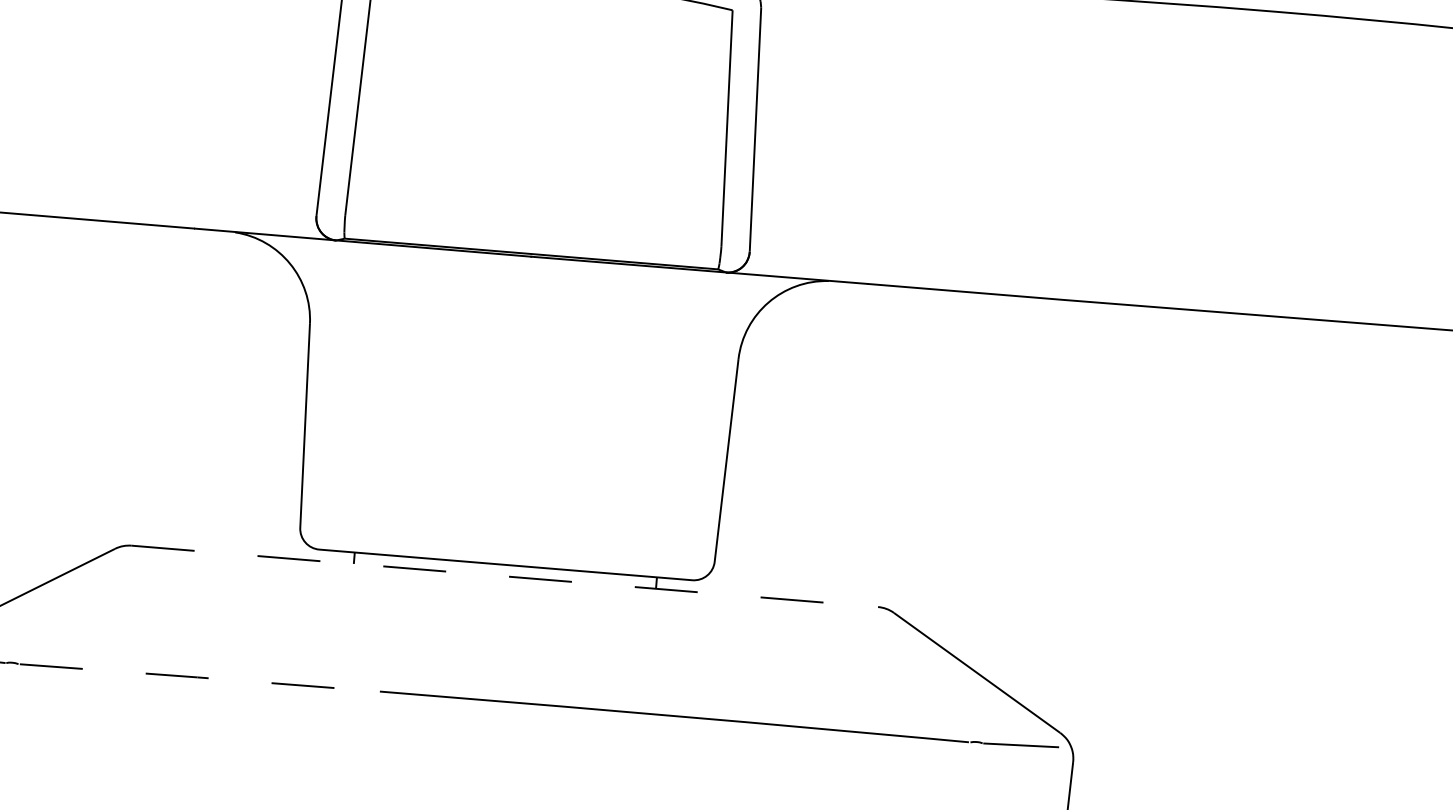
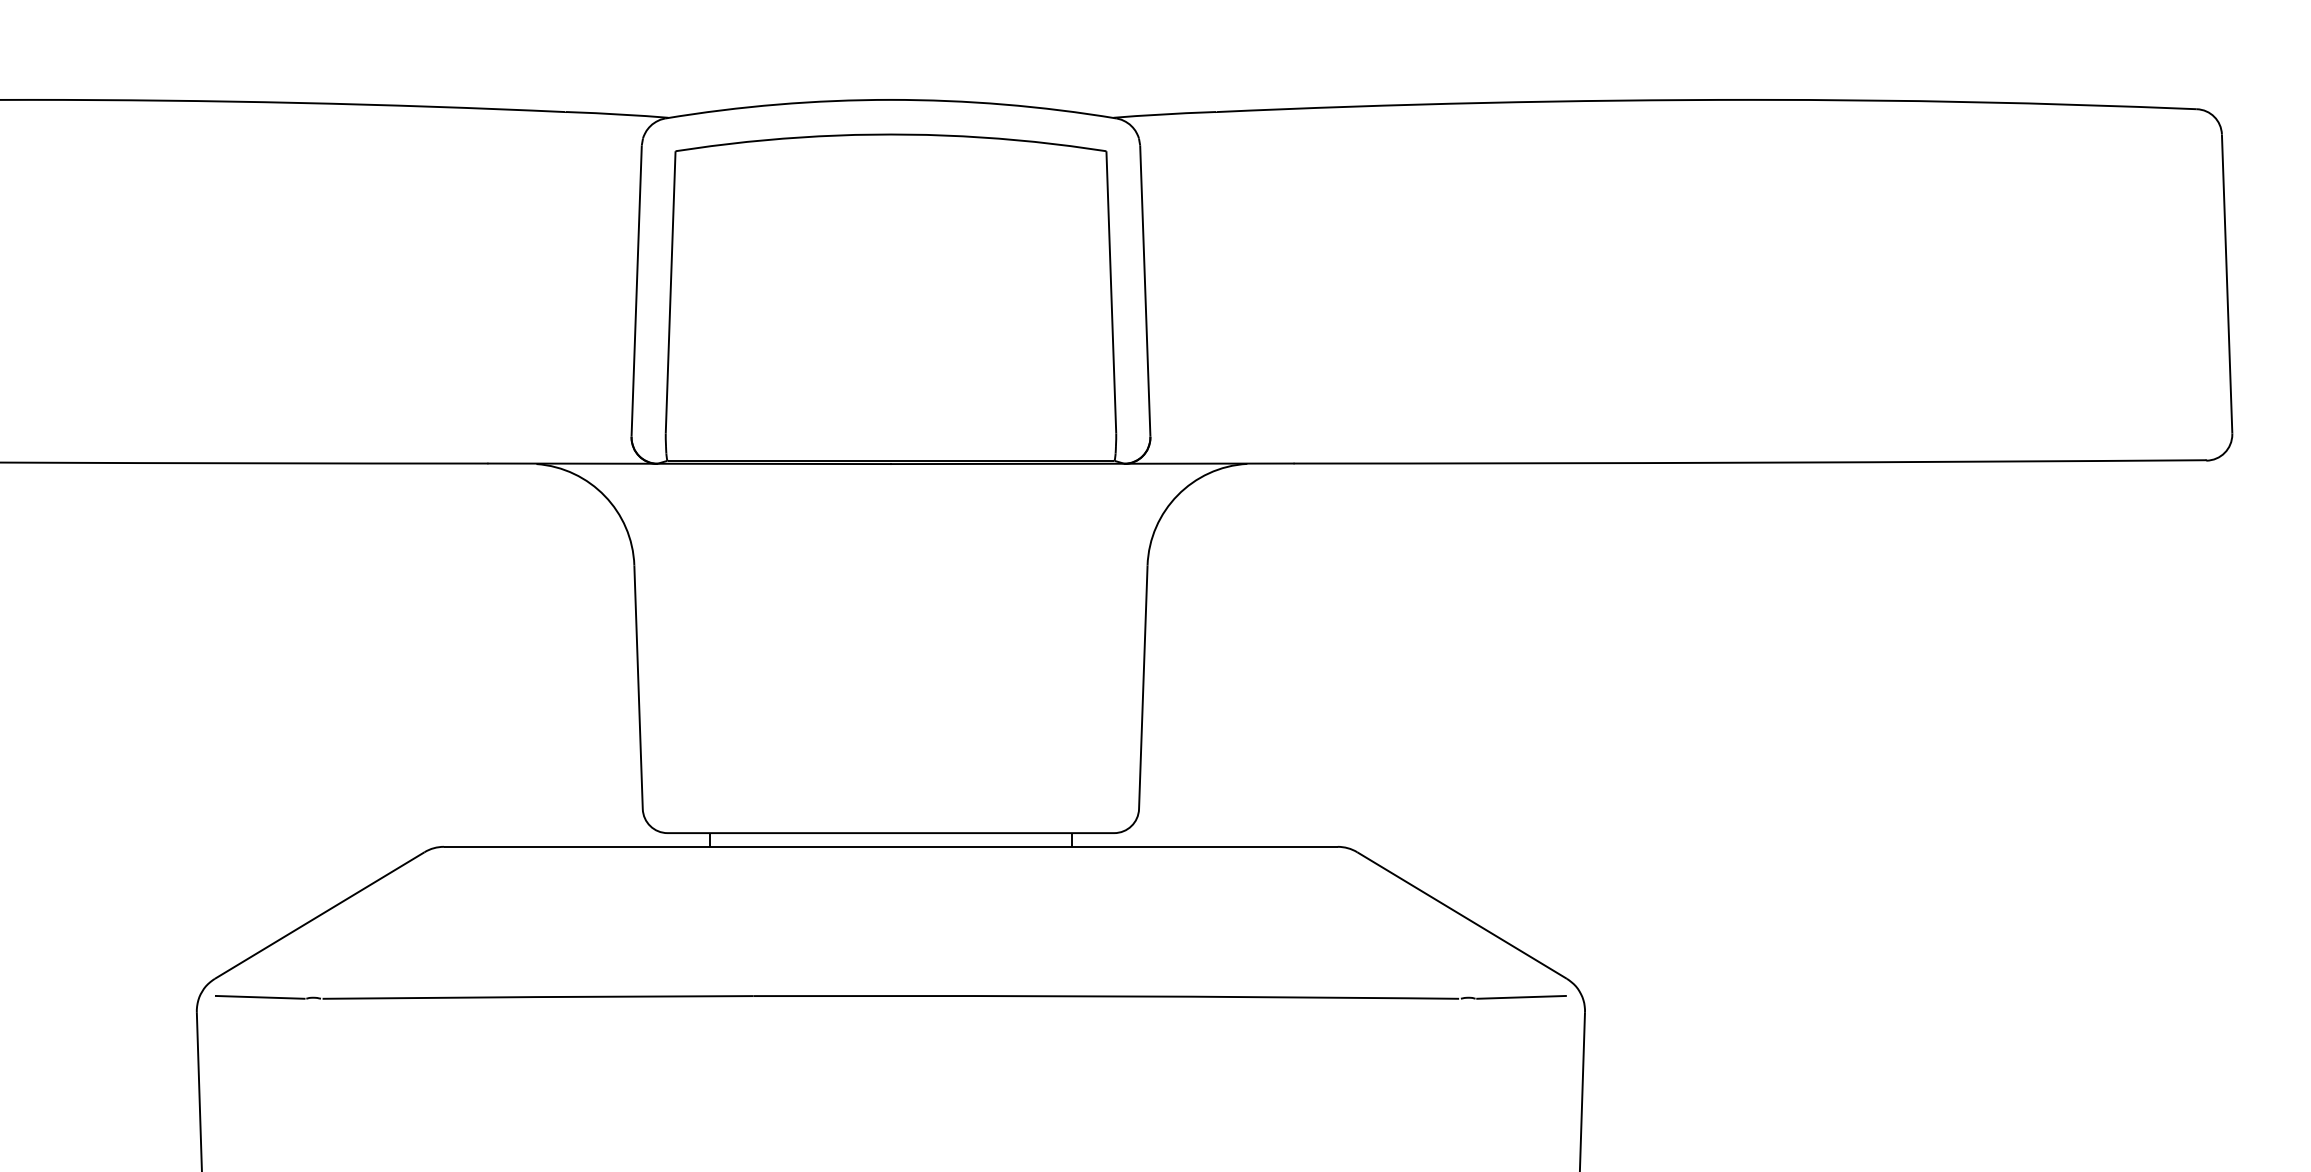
line: (504, 576) -> (890, 846), dashed -> solid
line: (200, 677) -> (538, 997), dashed -> solid

